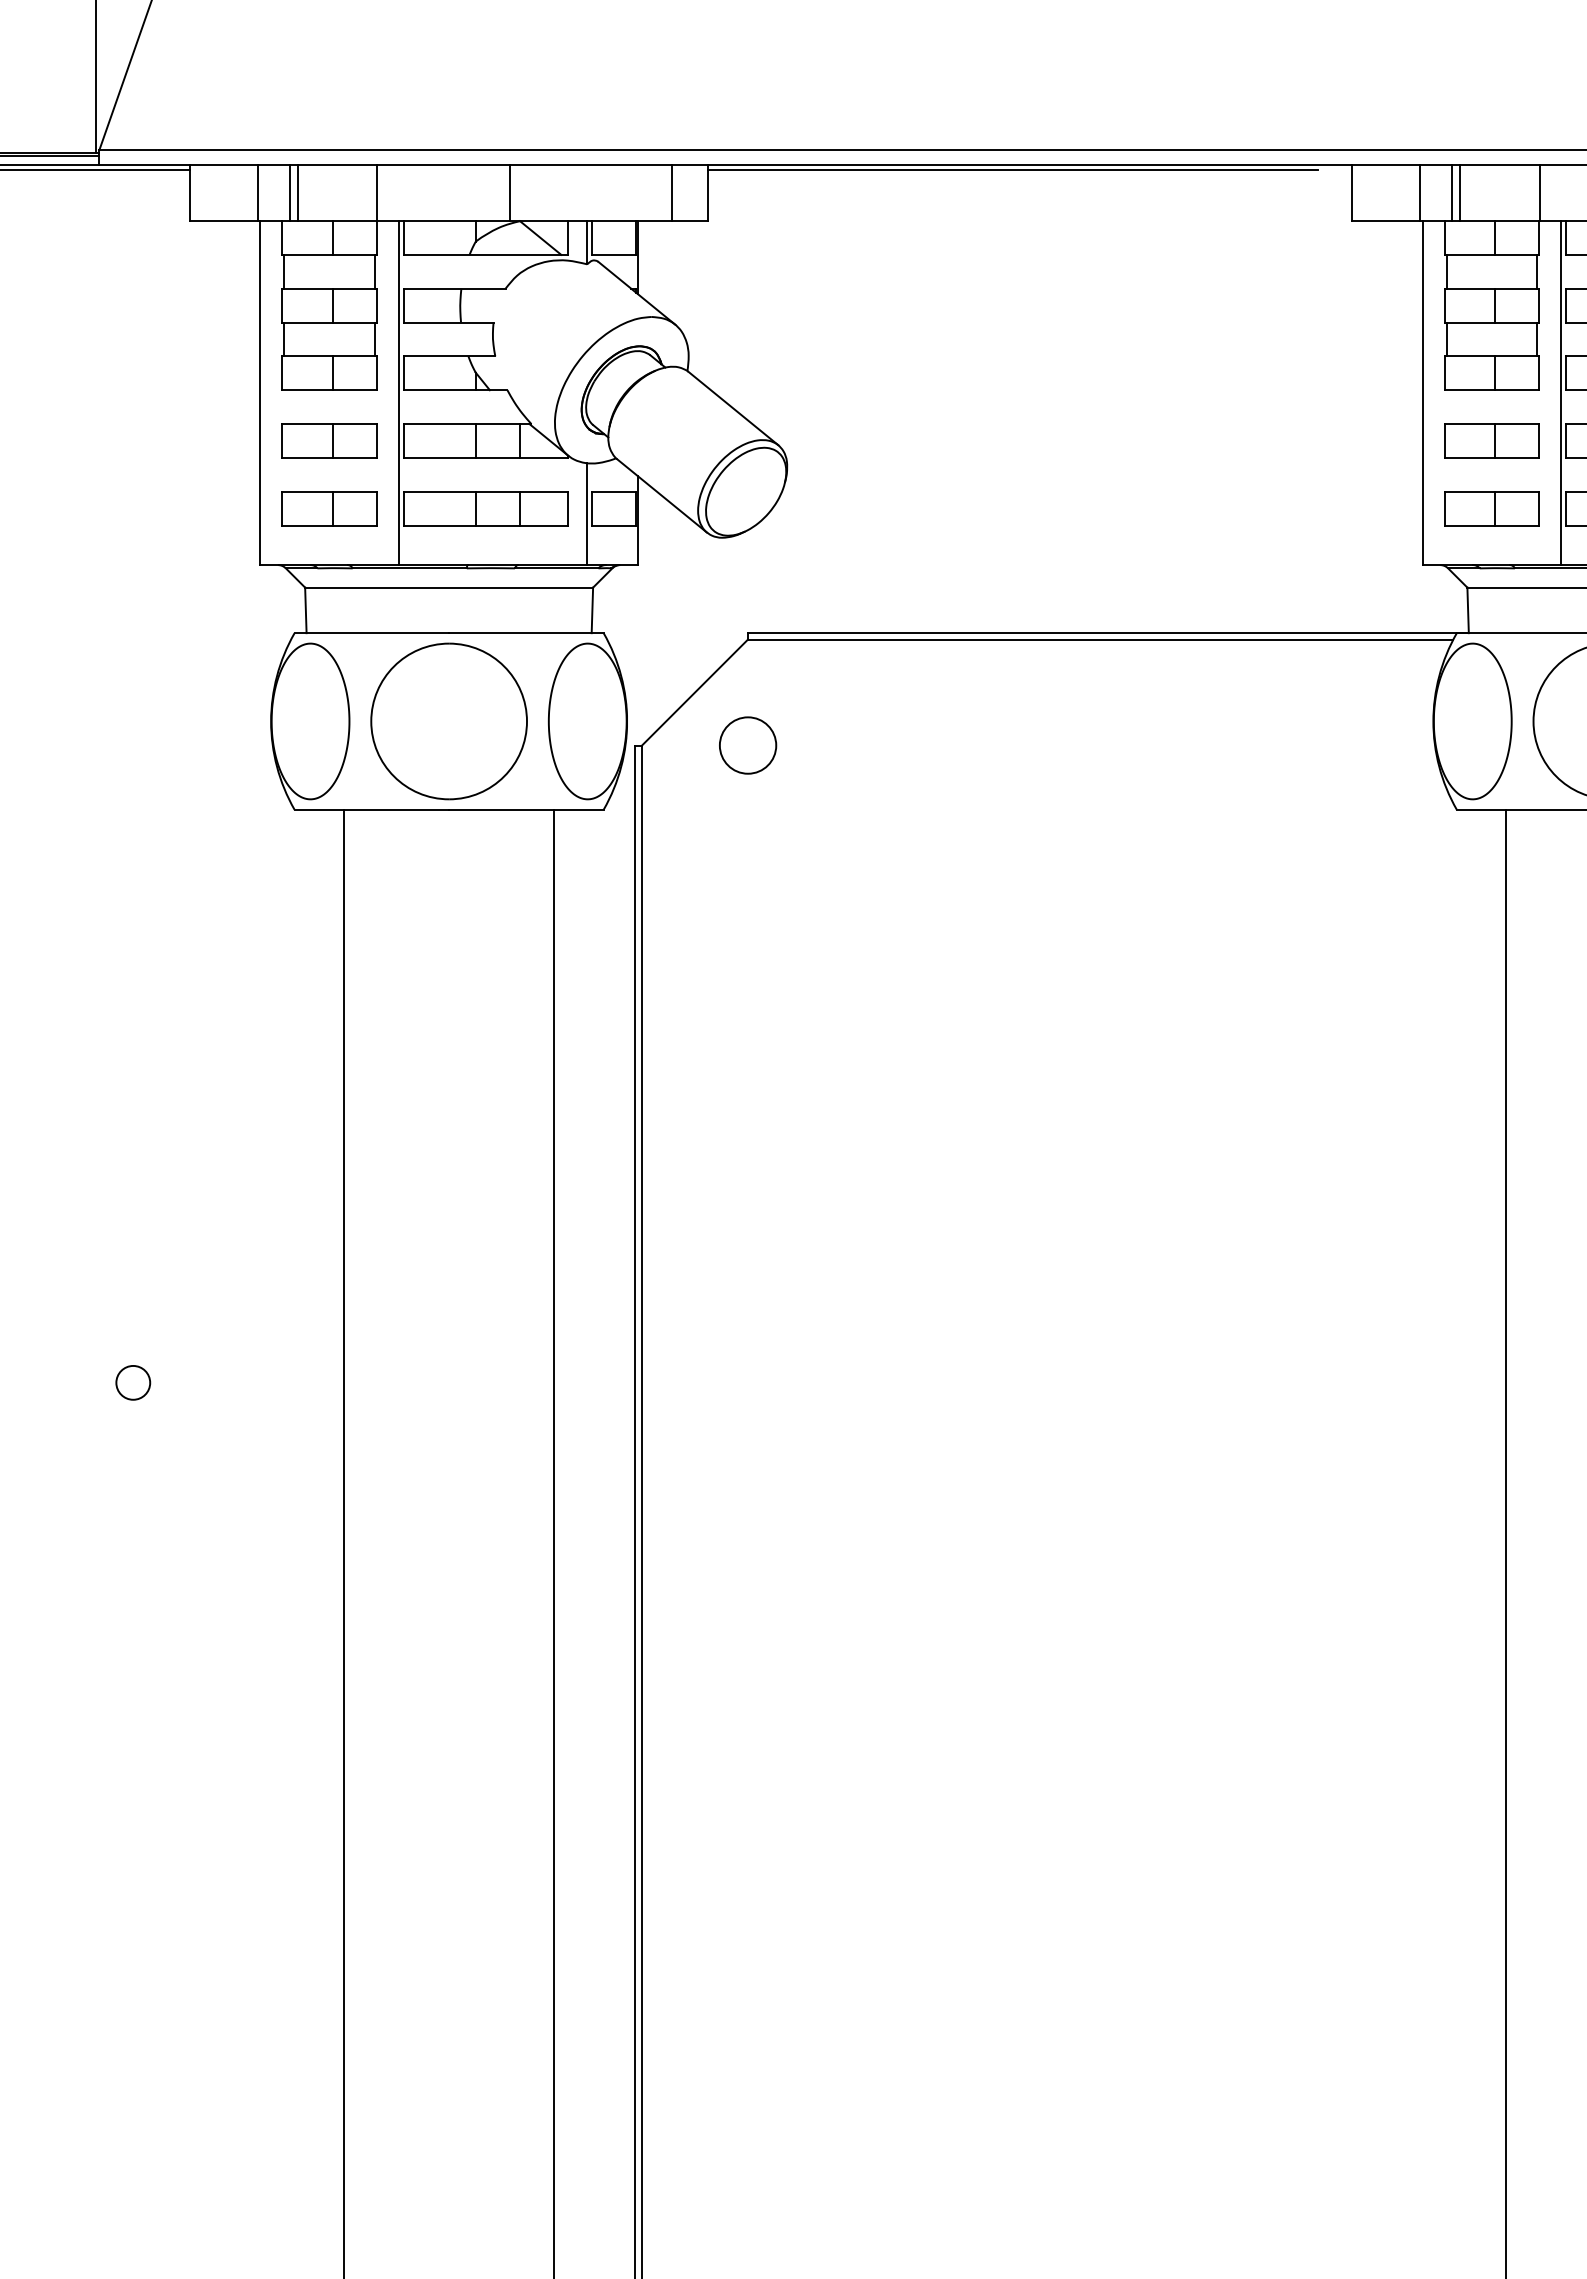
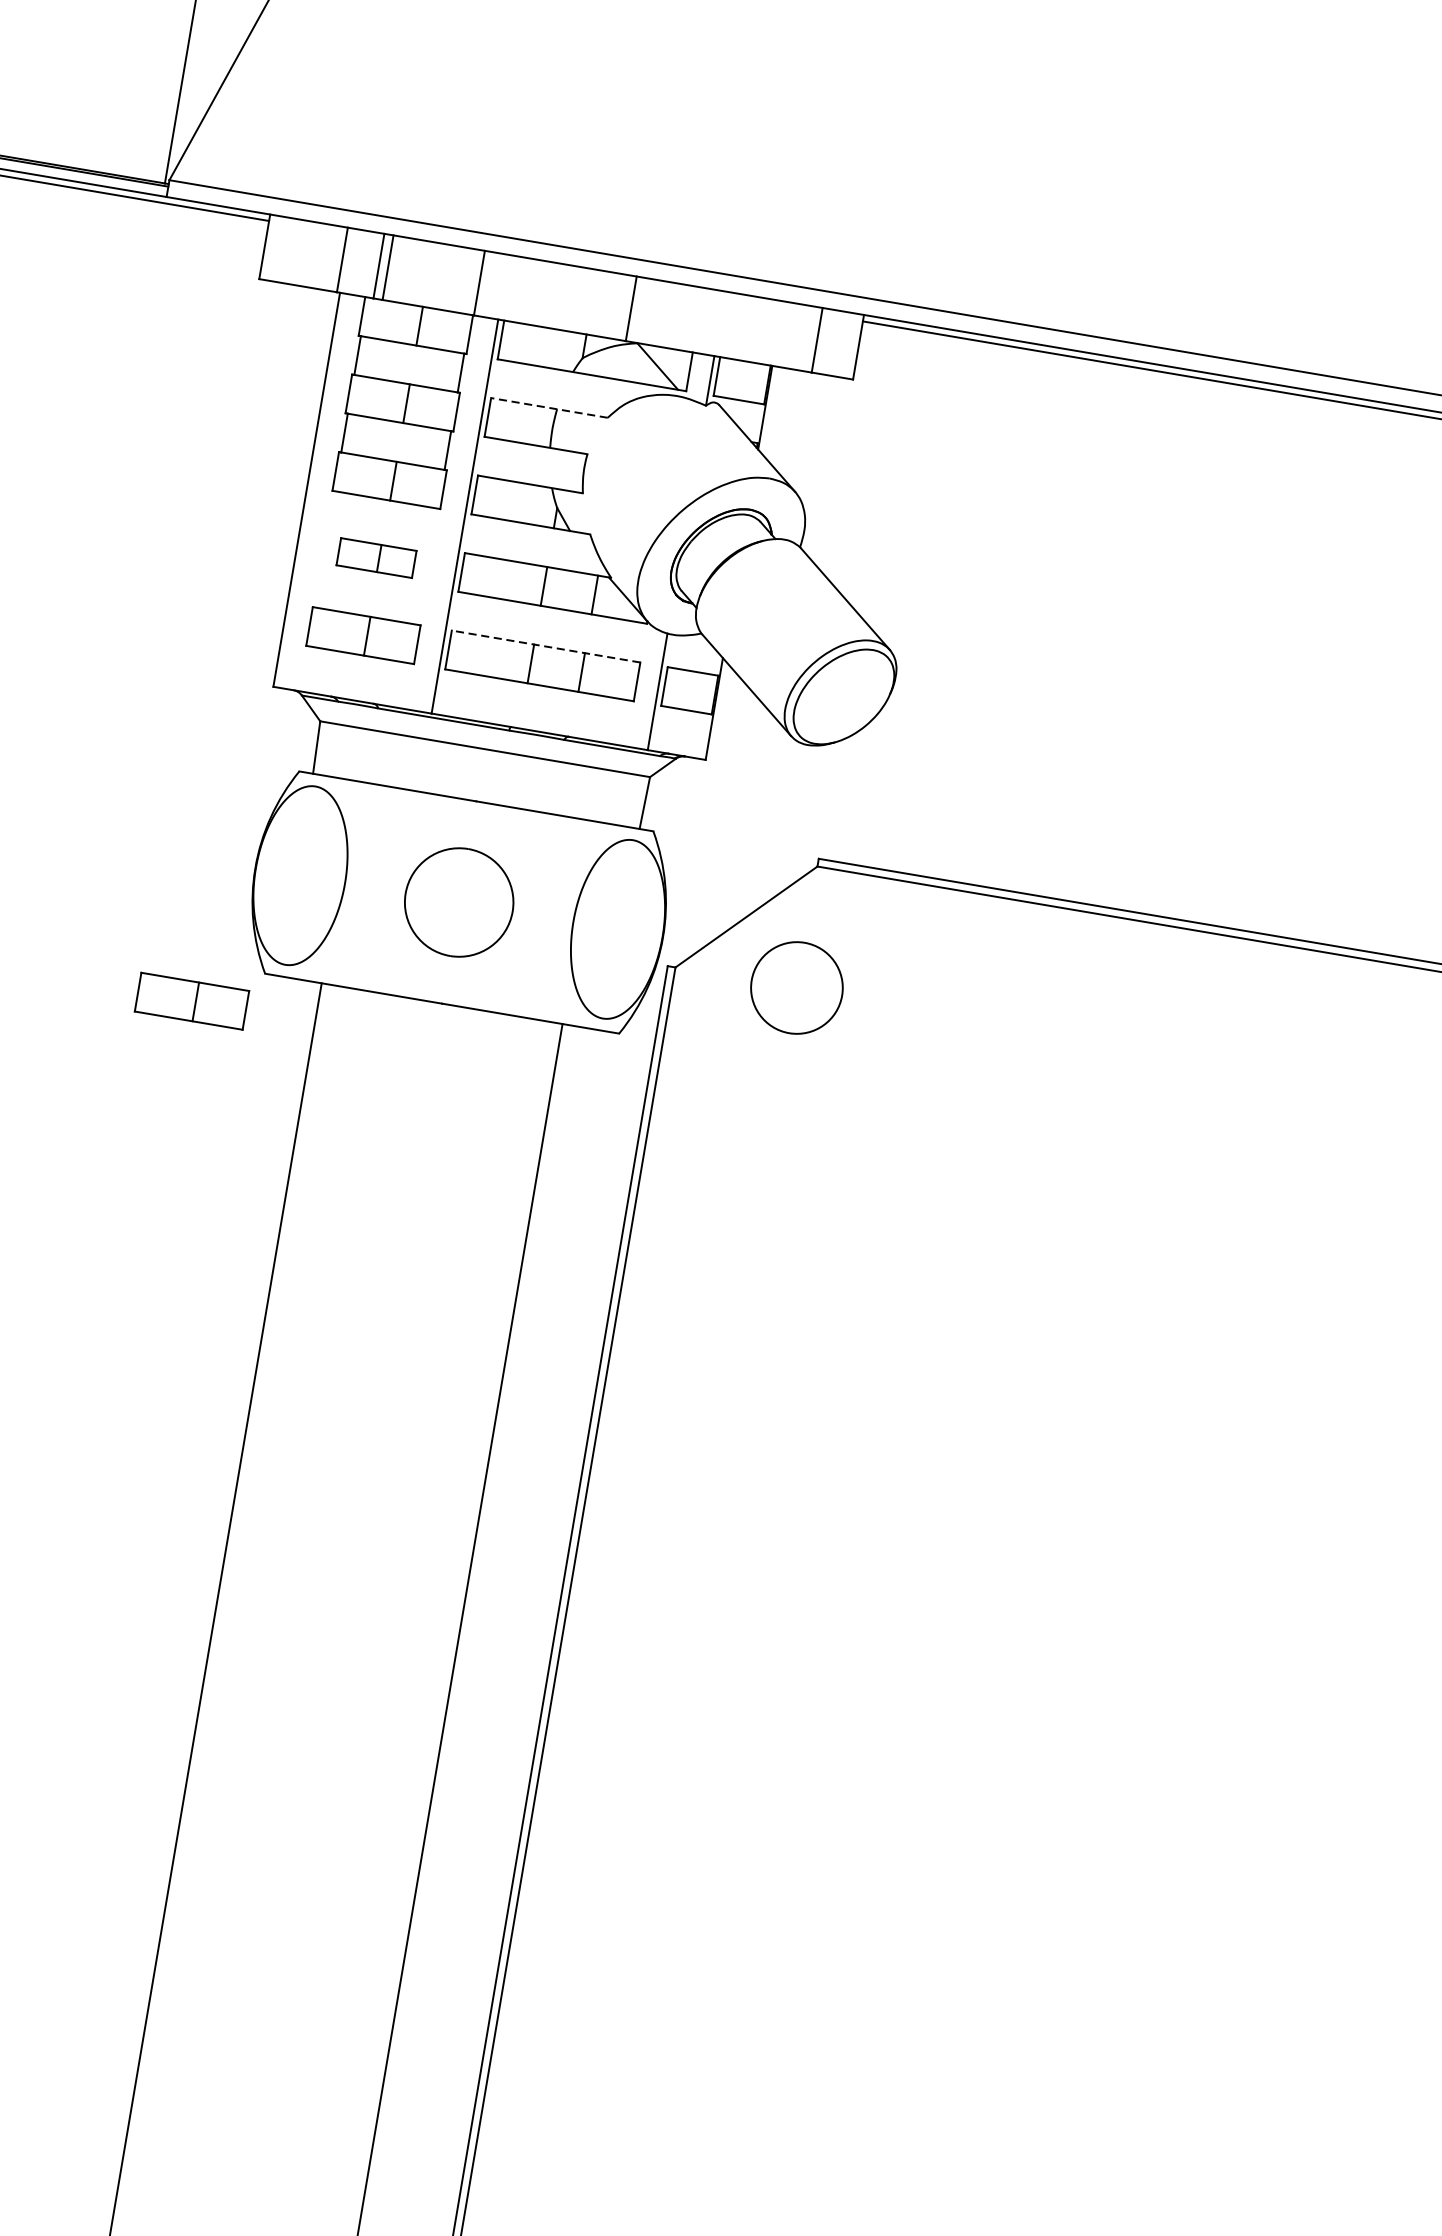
line: (454, 288) -> (549, 407), solid -> dashed
part: (329, 440) -> (376, 557), size x0.7
line: (485, 491) -> (545, 646), solid -> dashed
part: (448, 721) -> (458, 902), size x0.6
circle: (747, 745) -> (796, 987), size x1.4
part: (236, 843) -> (192, 1001), added

